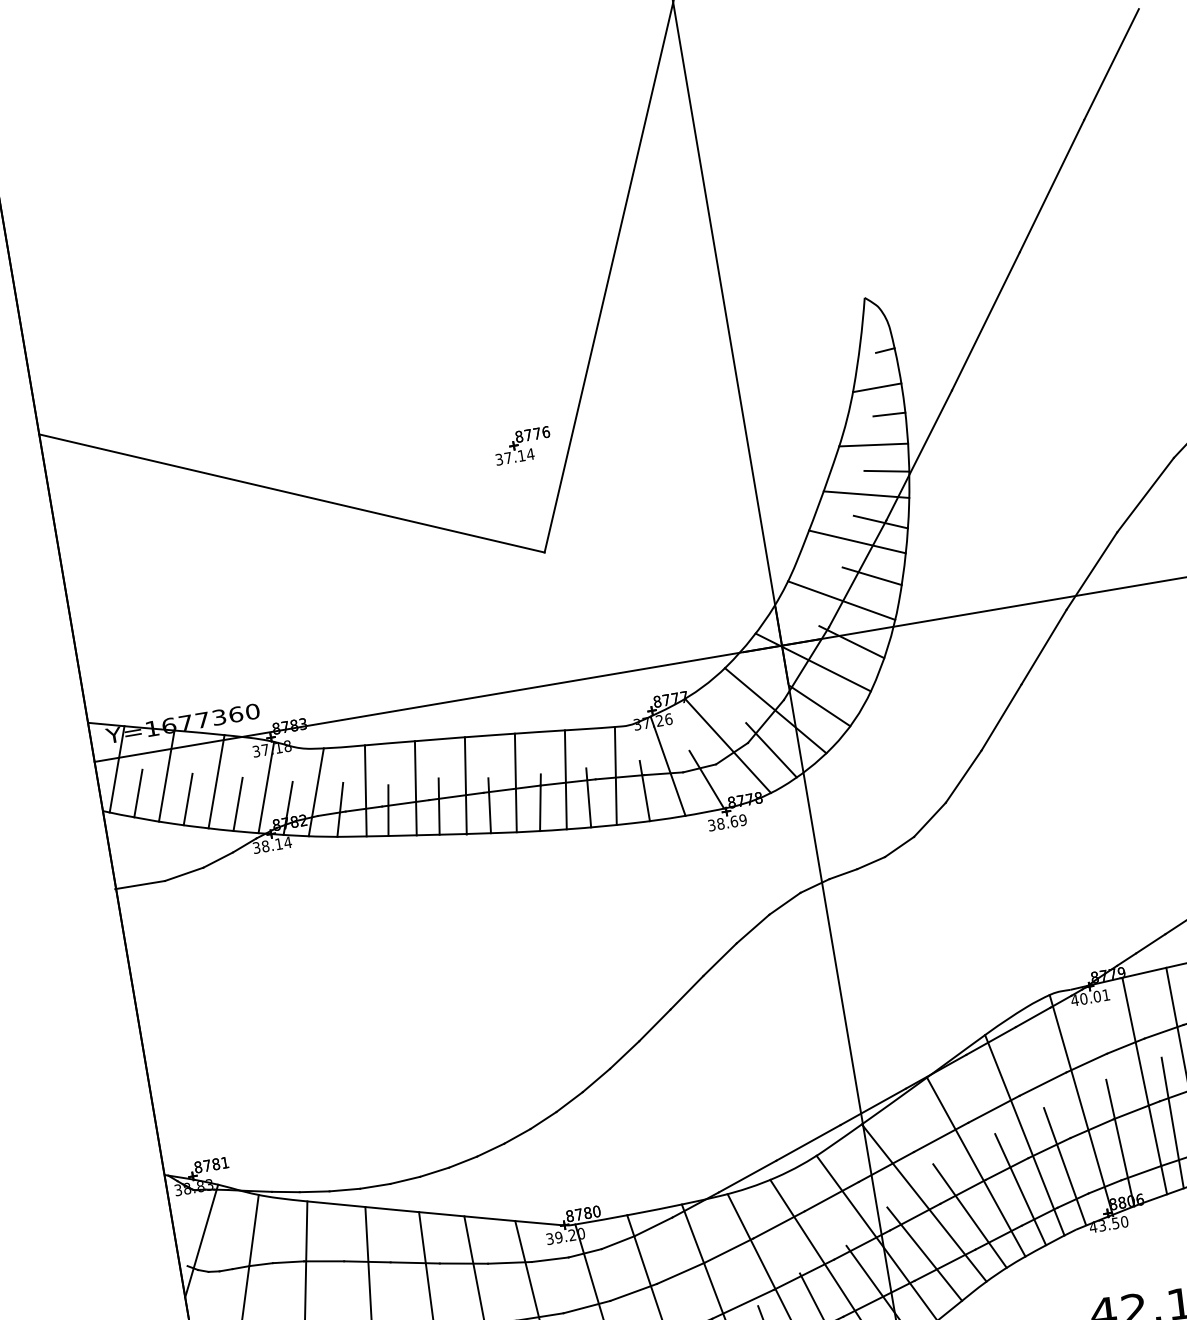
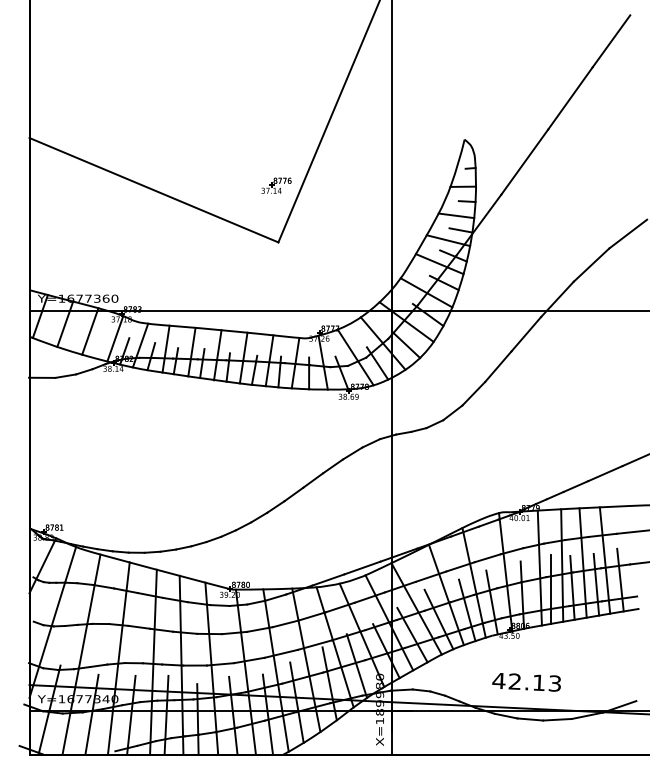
line: (138, 792) -> (49, 330), removed
line: (186, 798) -> (73, 337), removed
line: (238, 803) -> (99, 344), removed

